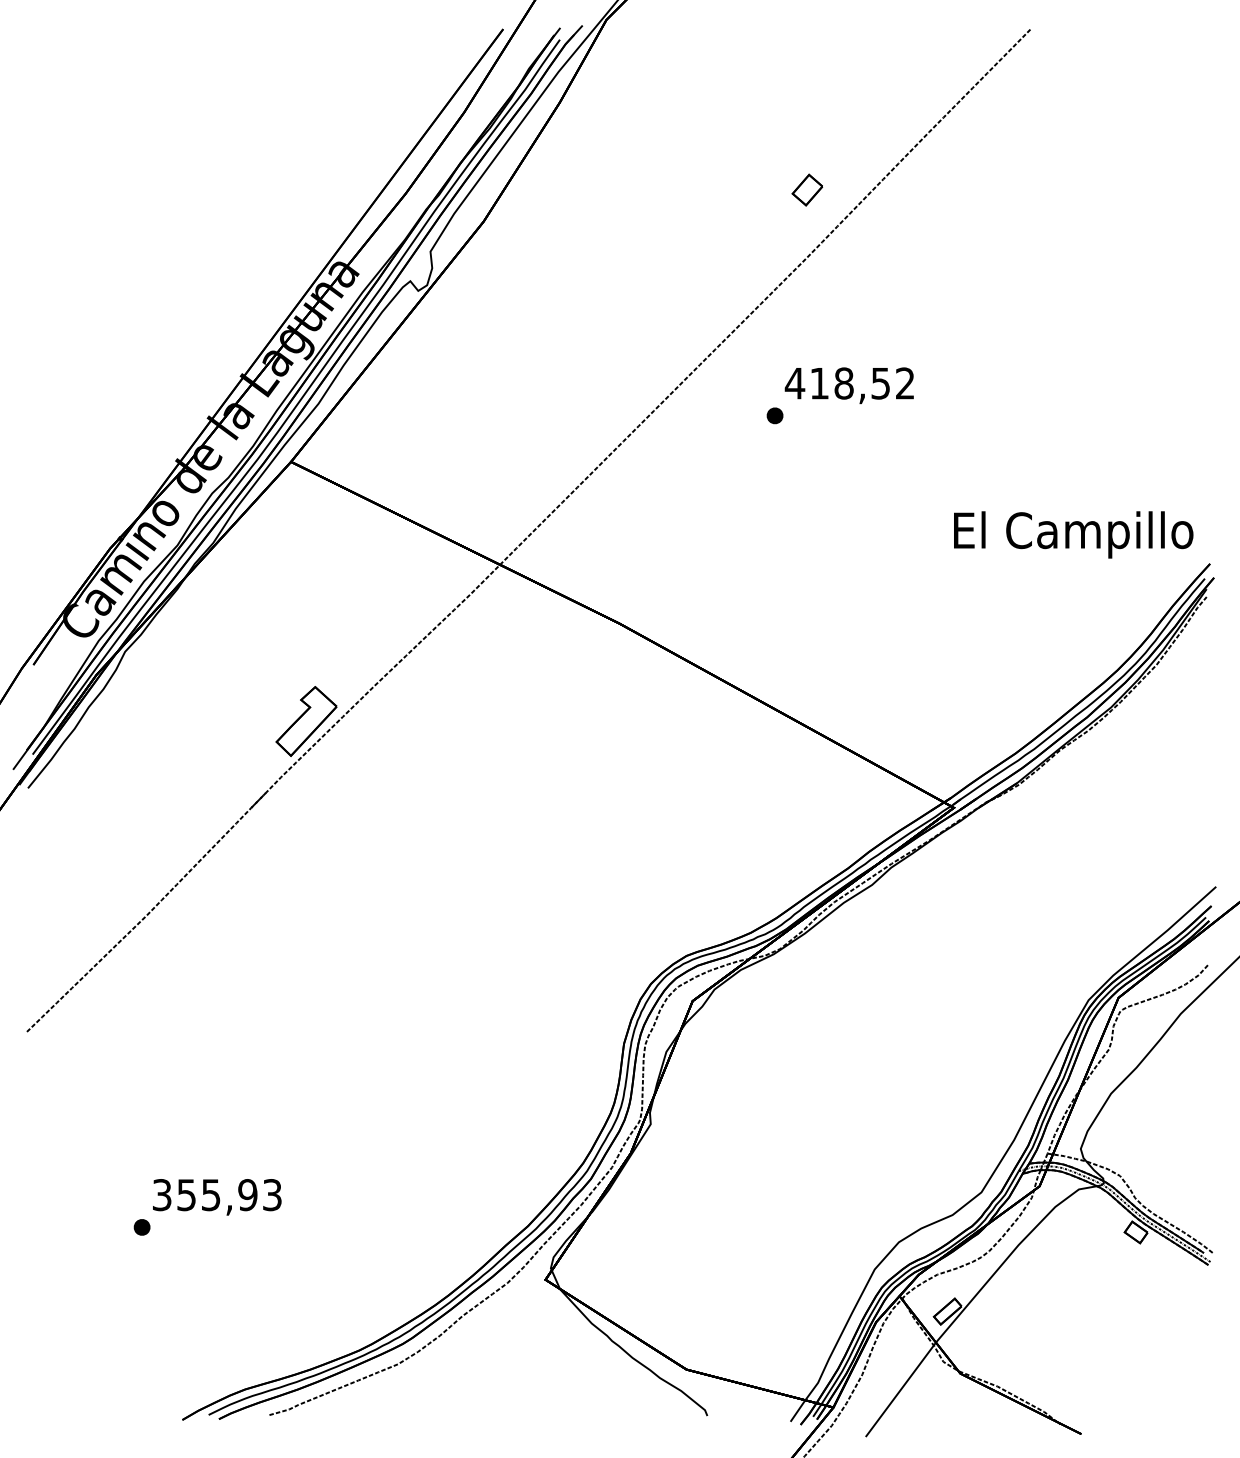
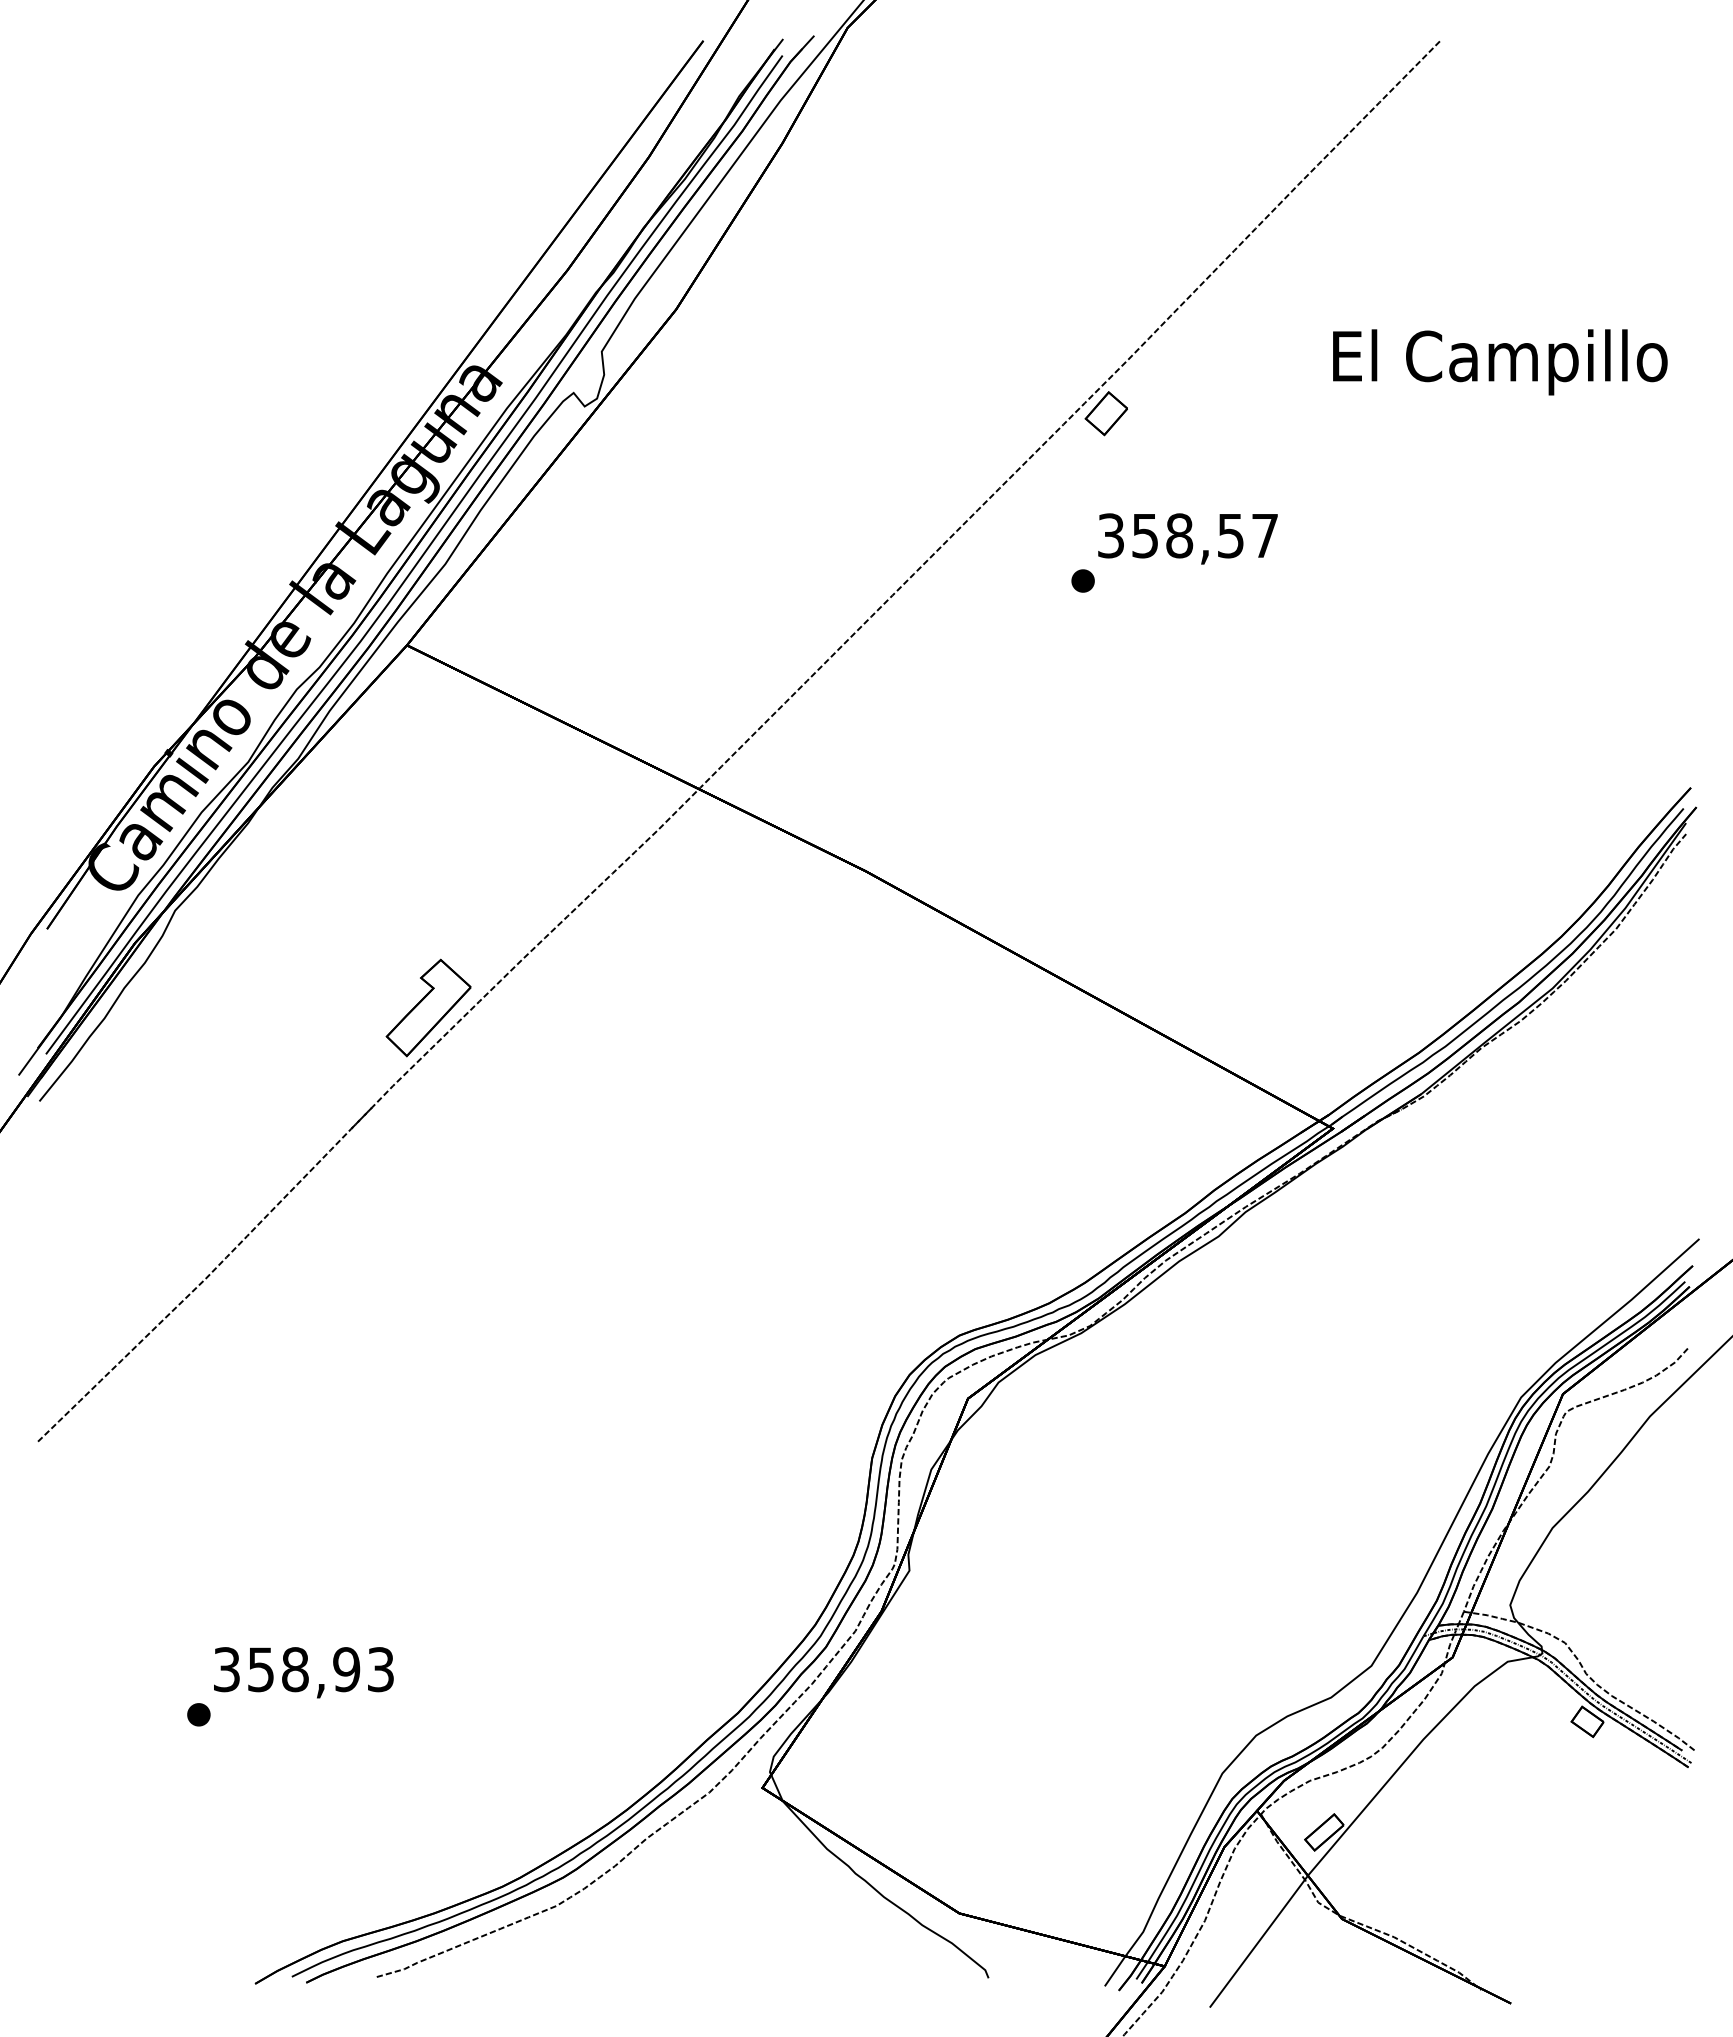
part: (806, 190) -> (1105, 413), moved
text: (849, 383) -> (1186, 535), 418,52 -> 358,57
text: (1073, 535) -> (1500, 362), moved
text: (211, 1194) -> (295, 1669), 355,93 -> 358,93

